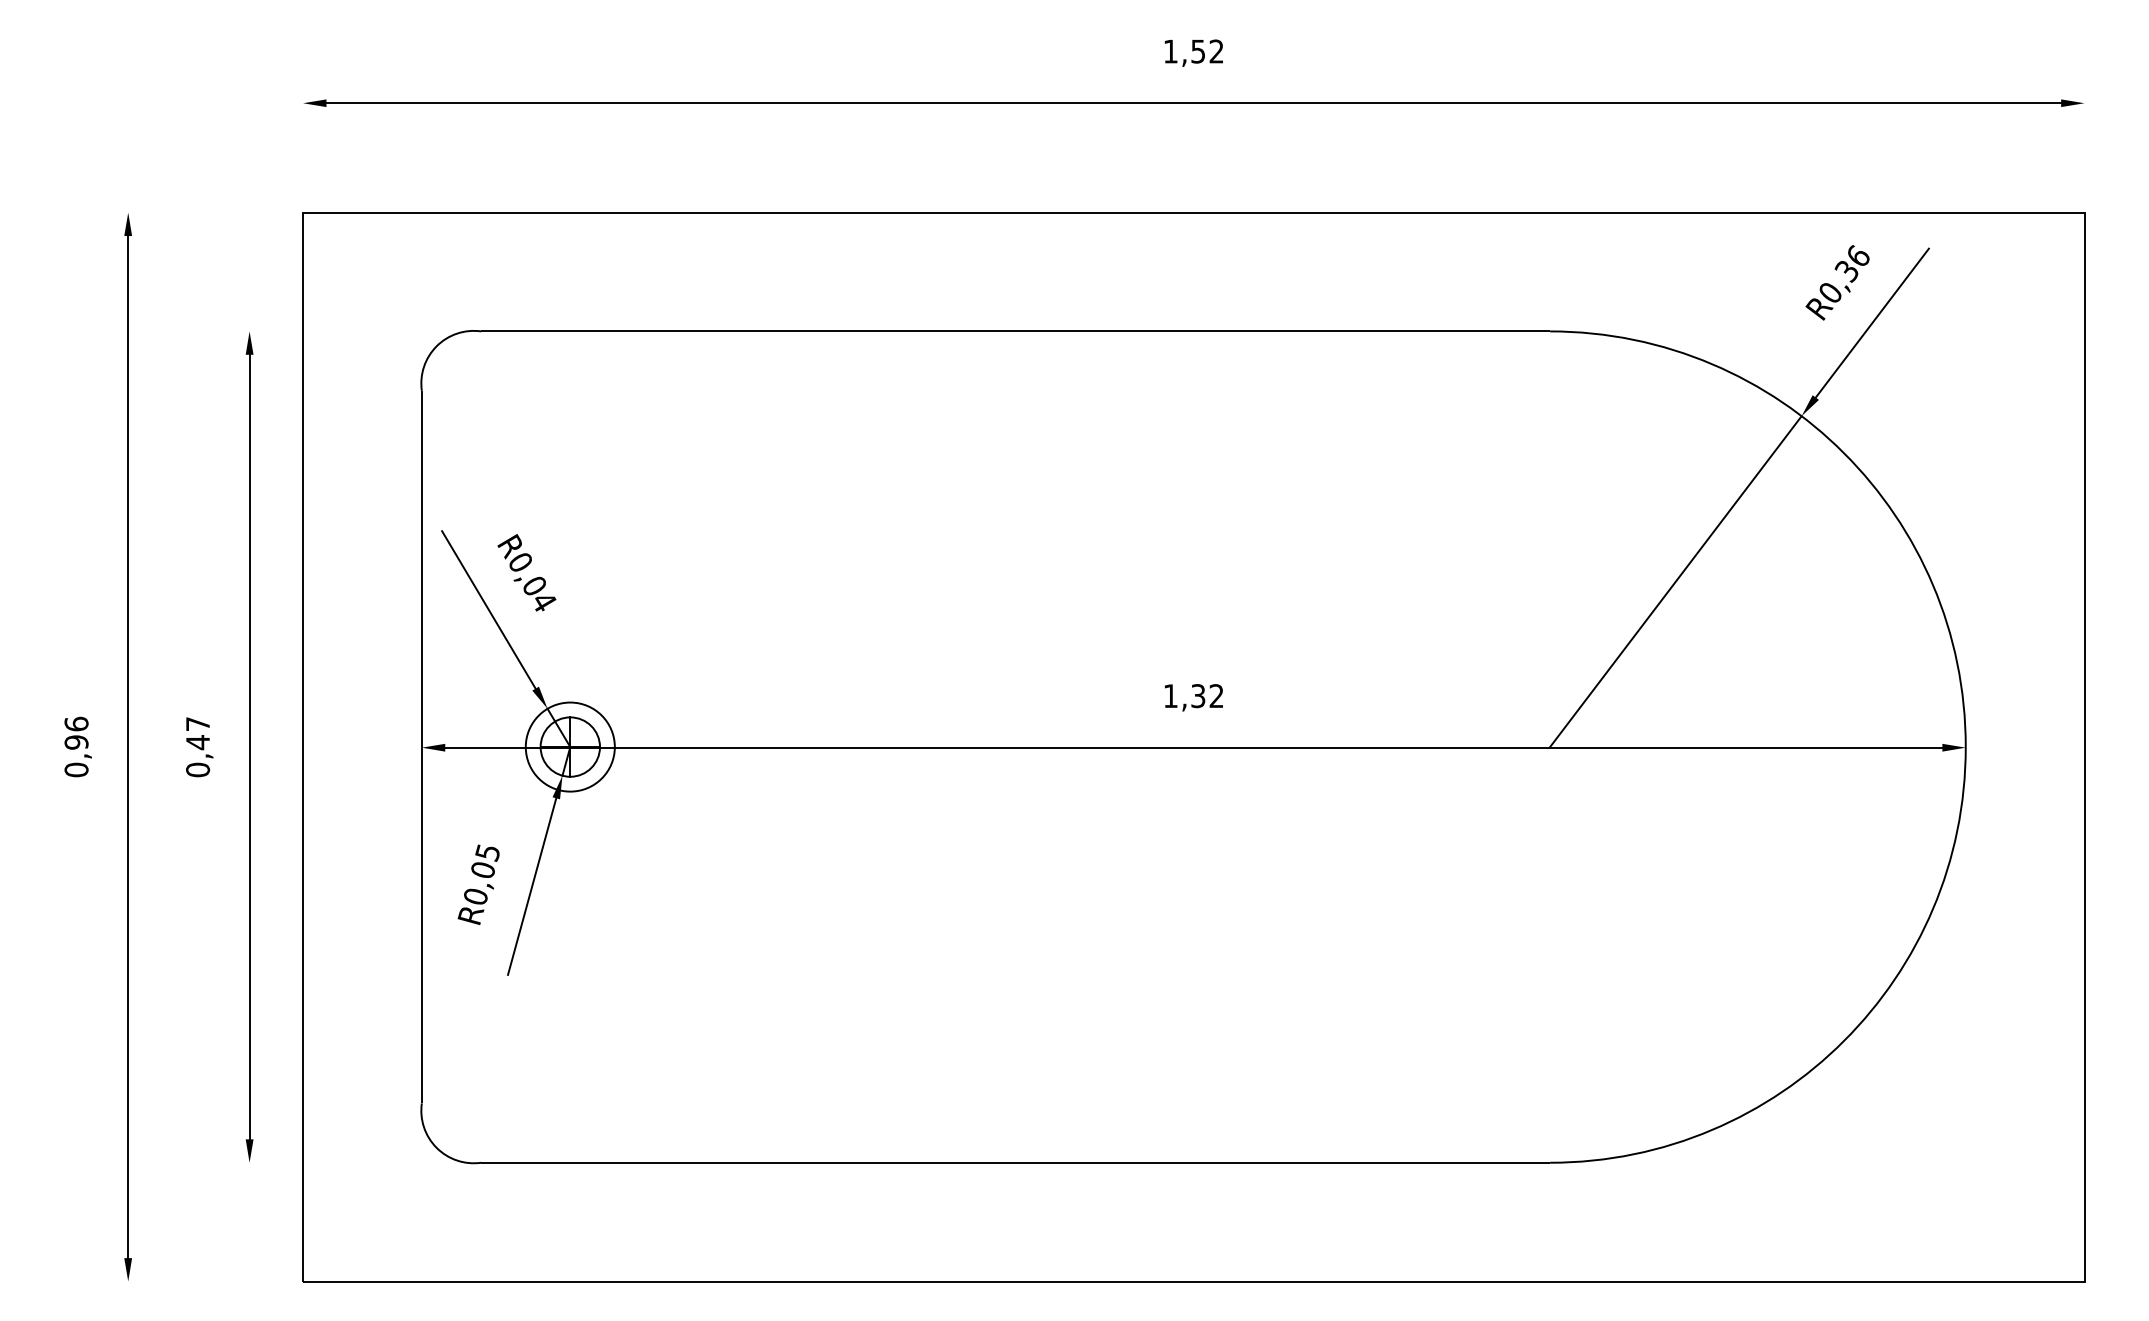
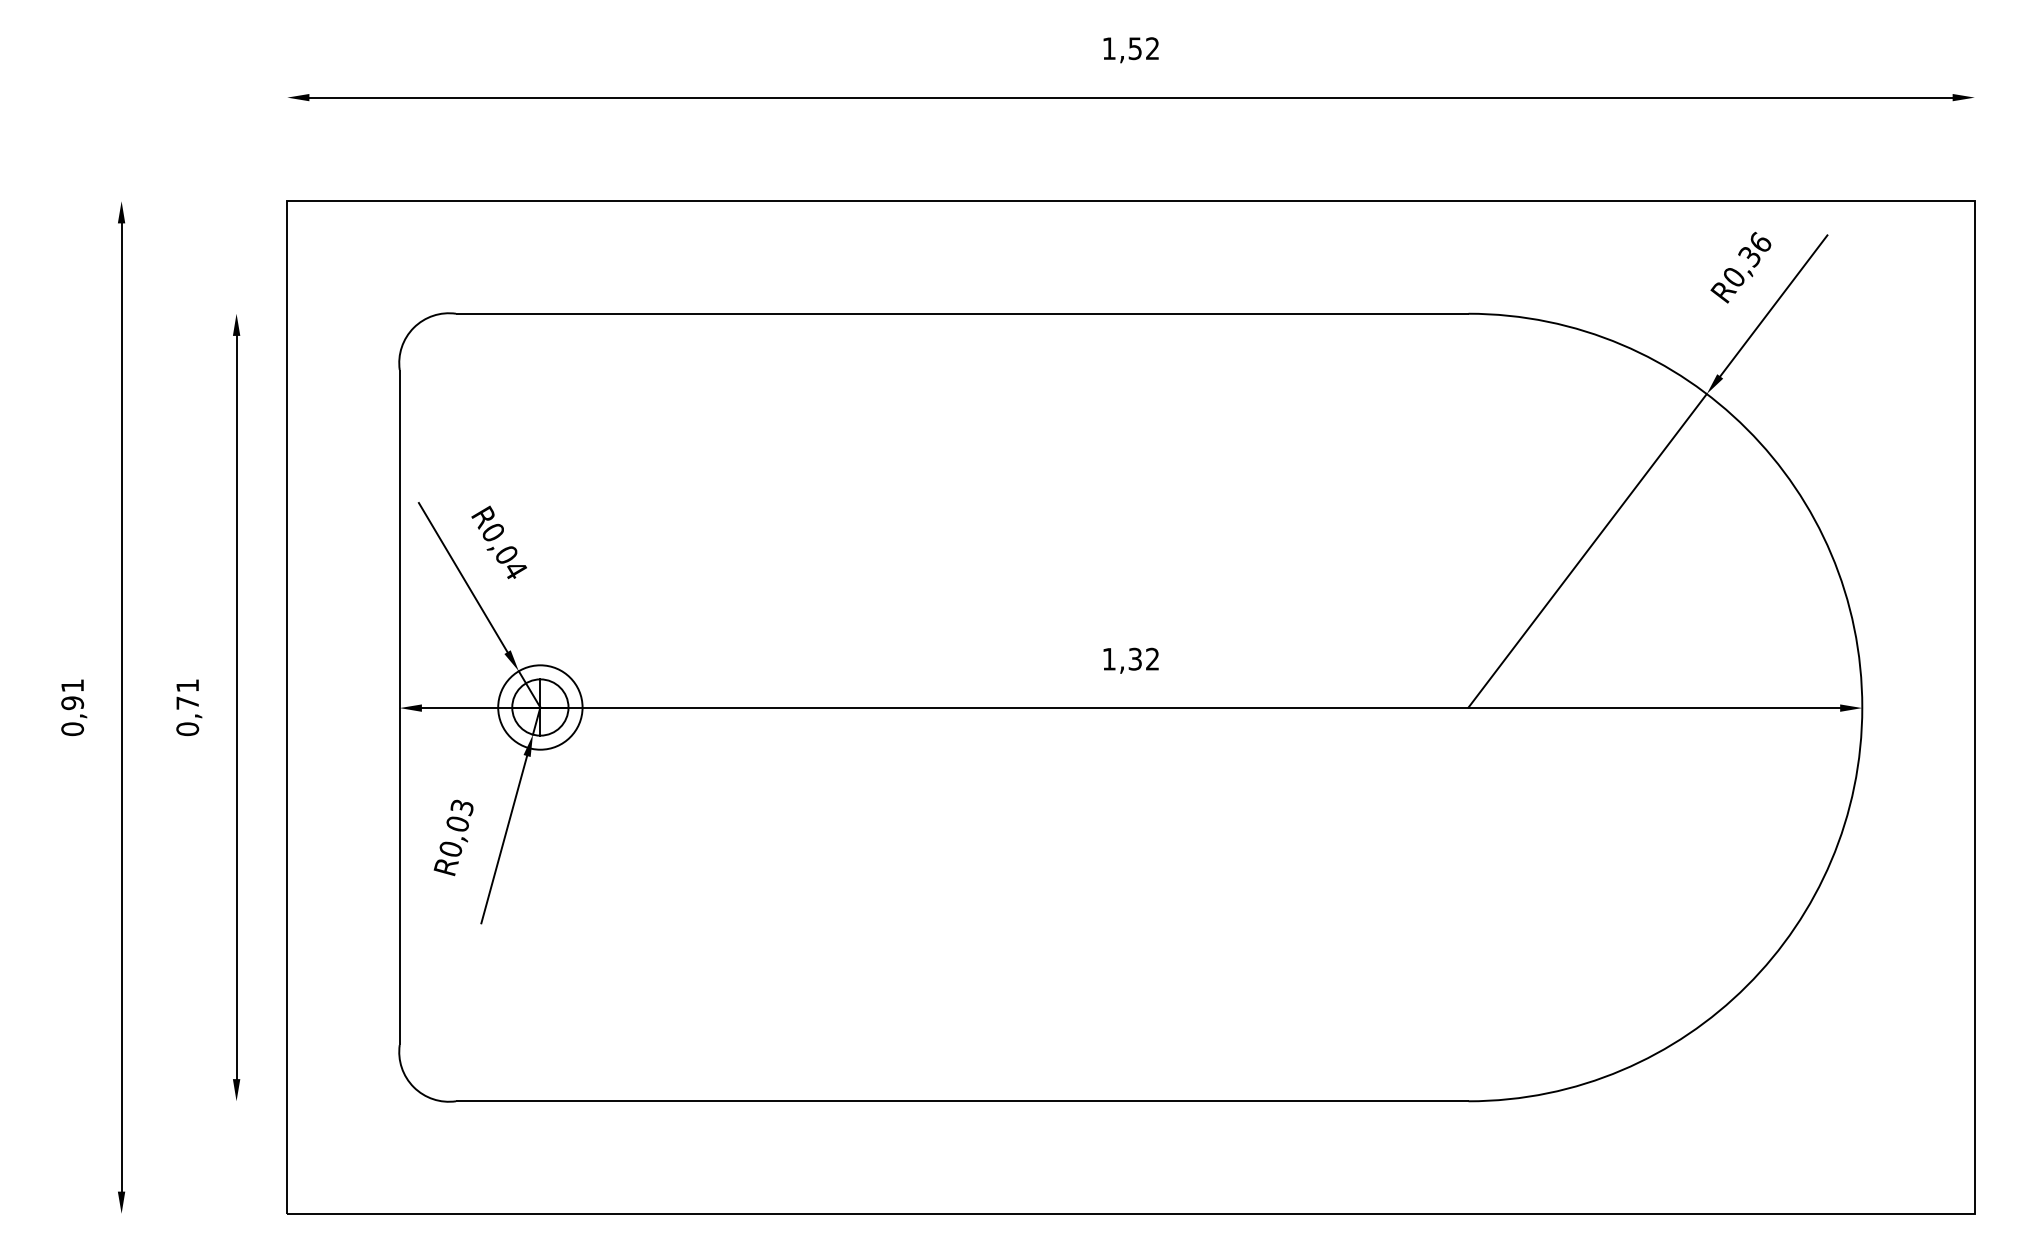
text: (76, 723) -> (72, 685), 0,96 -> 0,91
text: (197, 733) -> (187, 694), 0,47 -> 0,71
text: (487, 852) -> (461, 807), R0,05 -> R0,03

